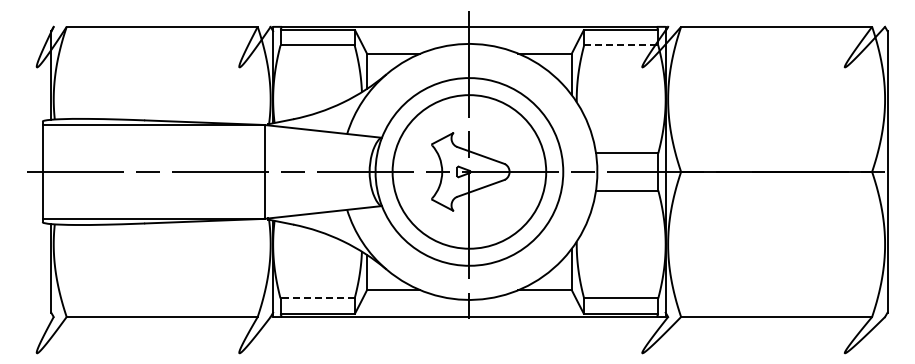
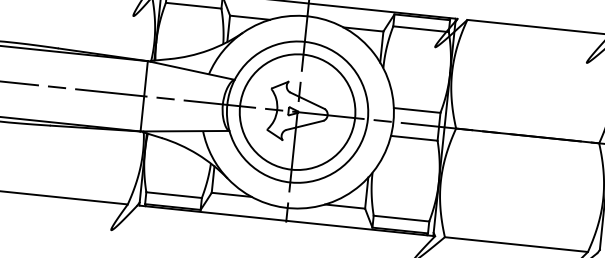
line: (621, 45) -> (421, 29), dashed -> solid
line: (317, 298) -> (174, 195), dashed -> solid

